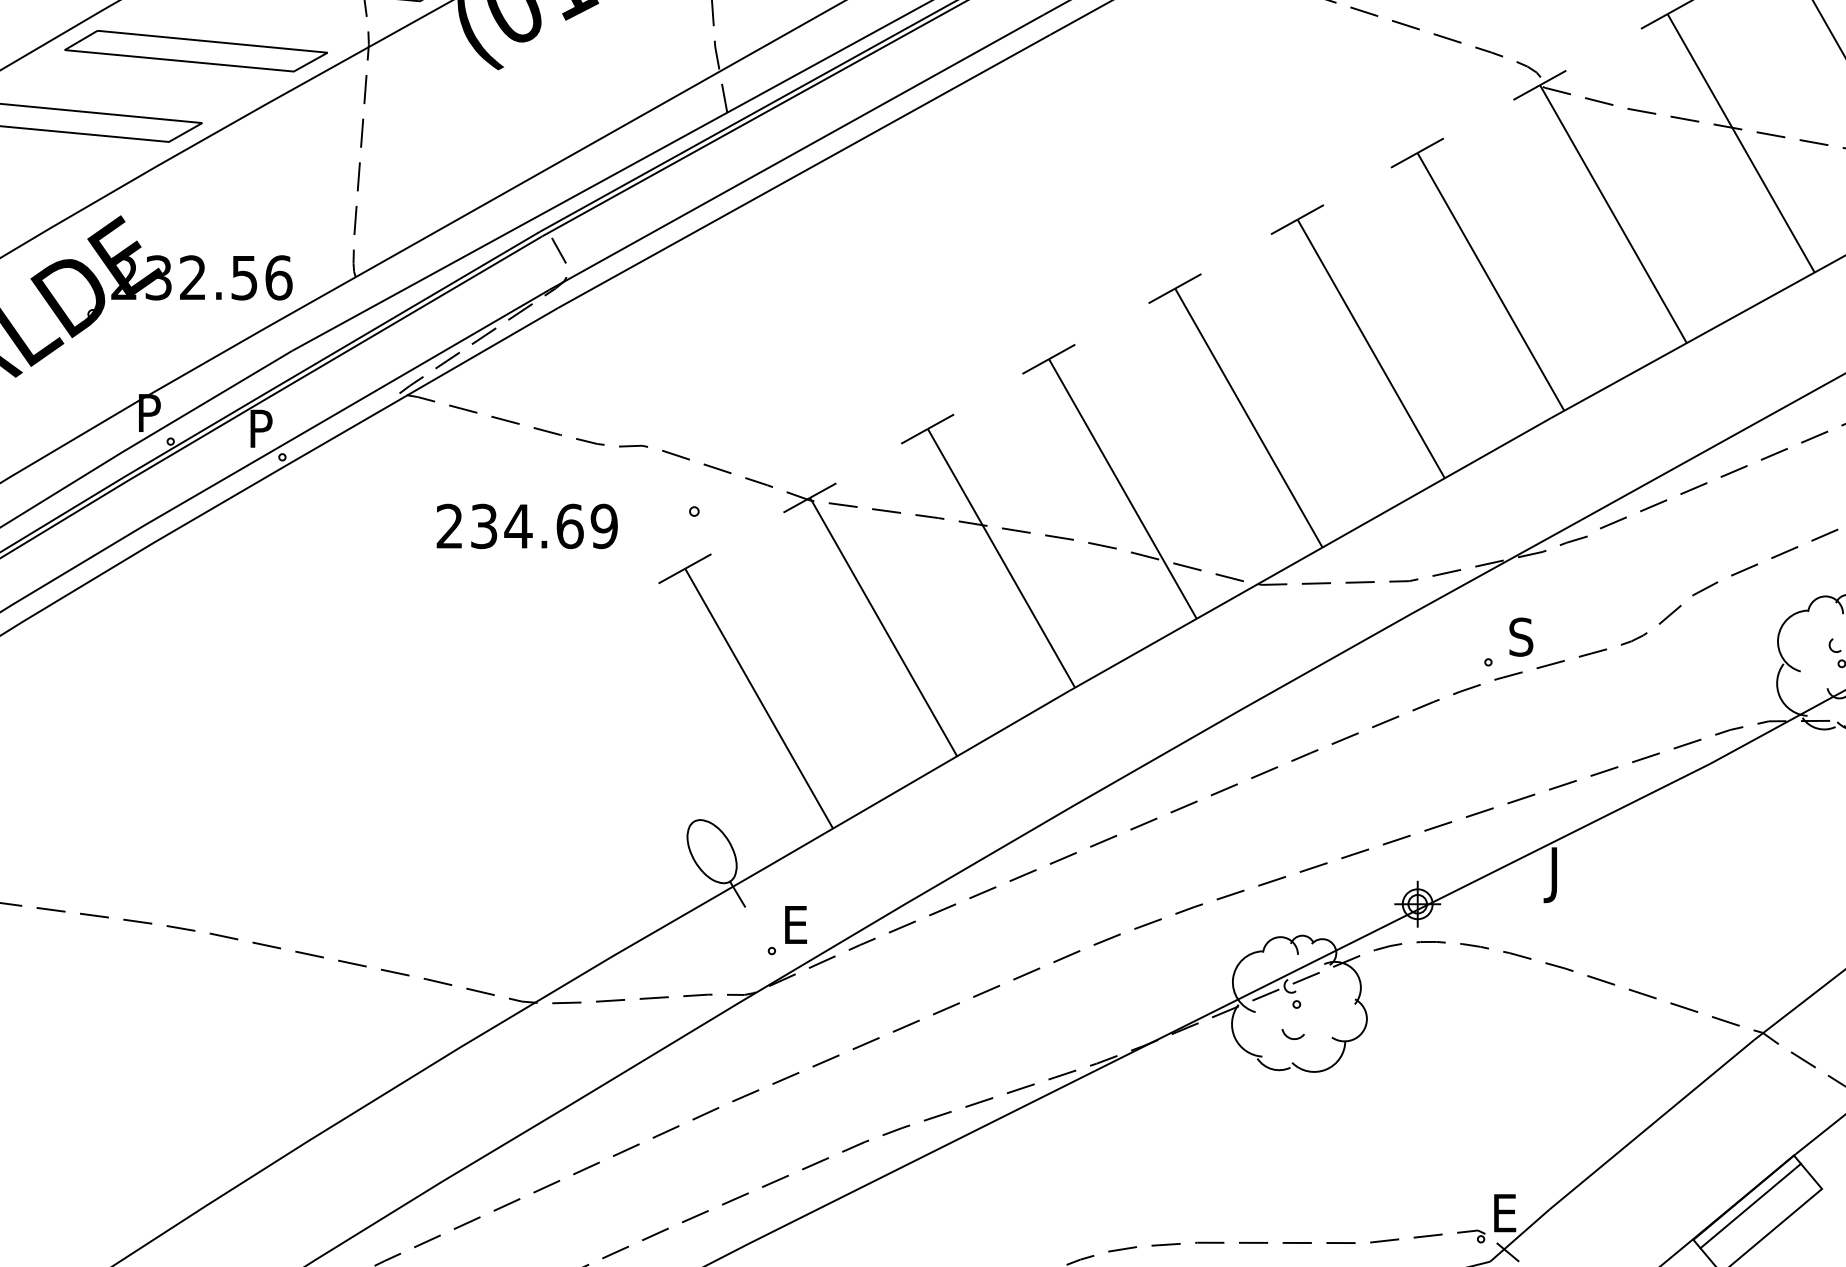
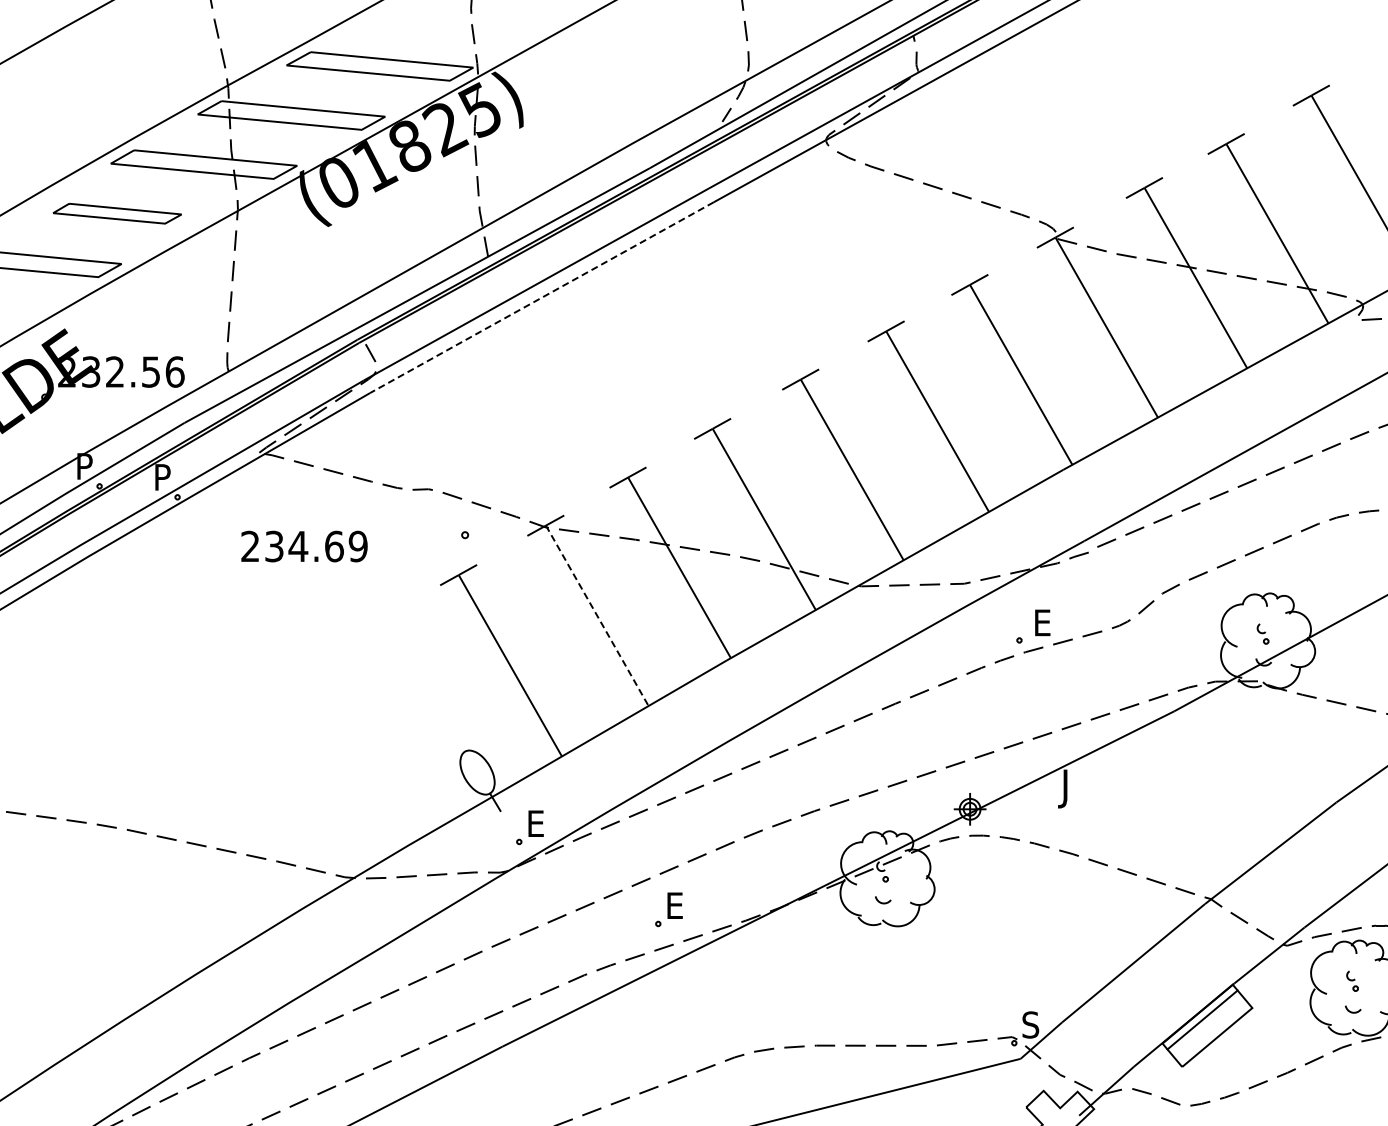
part: (196, 50) -> (117, 213), size x0.7
line: (803, 171) -> (541, 297), solid -> dashed
text: (527, 526) -> (304, 546), moved
line: (883, 626) -> (597, 615), solid -> dashed
text: (1521, 636) -> (1042, 622), S -> E
part: (985, 1047) -> (668, 909), added
text: (1504, 1212) -> (1030, 1024), E -> S

